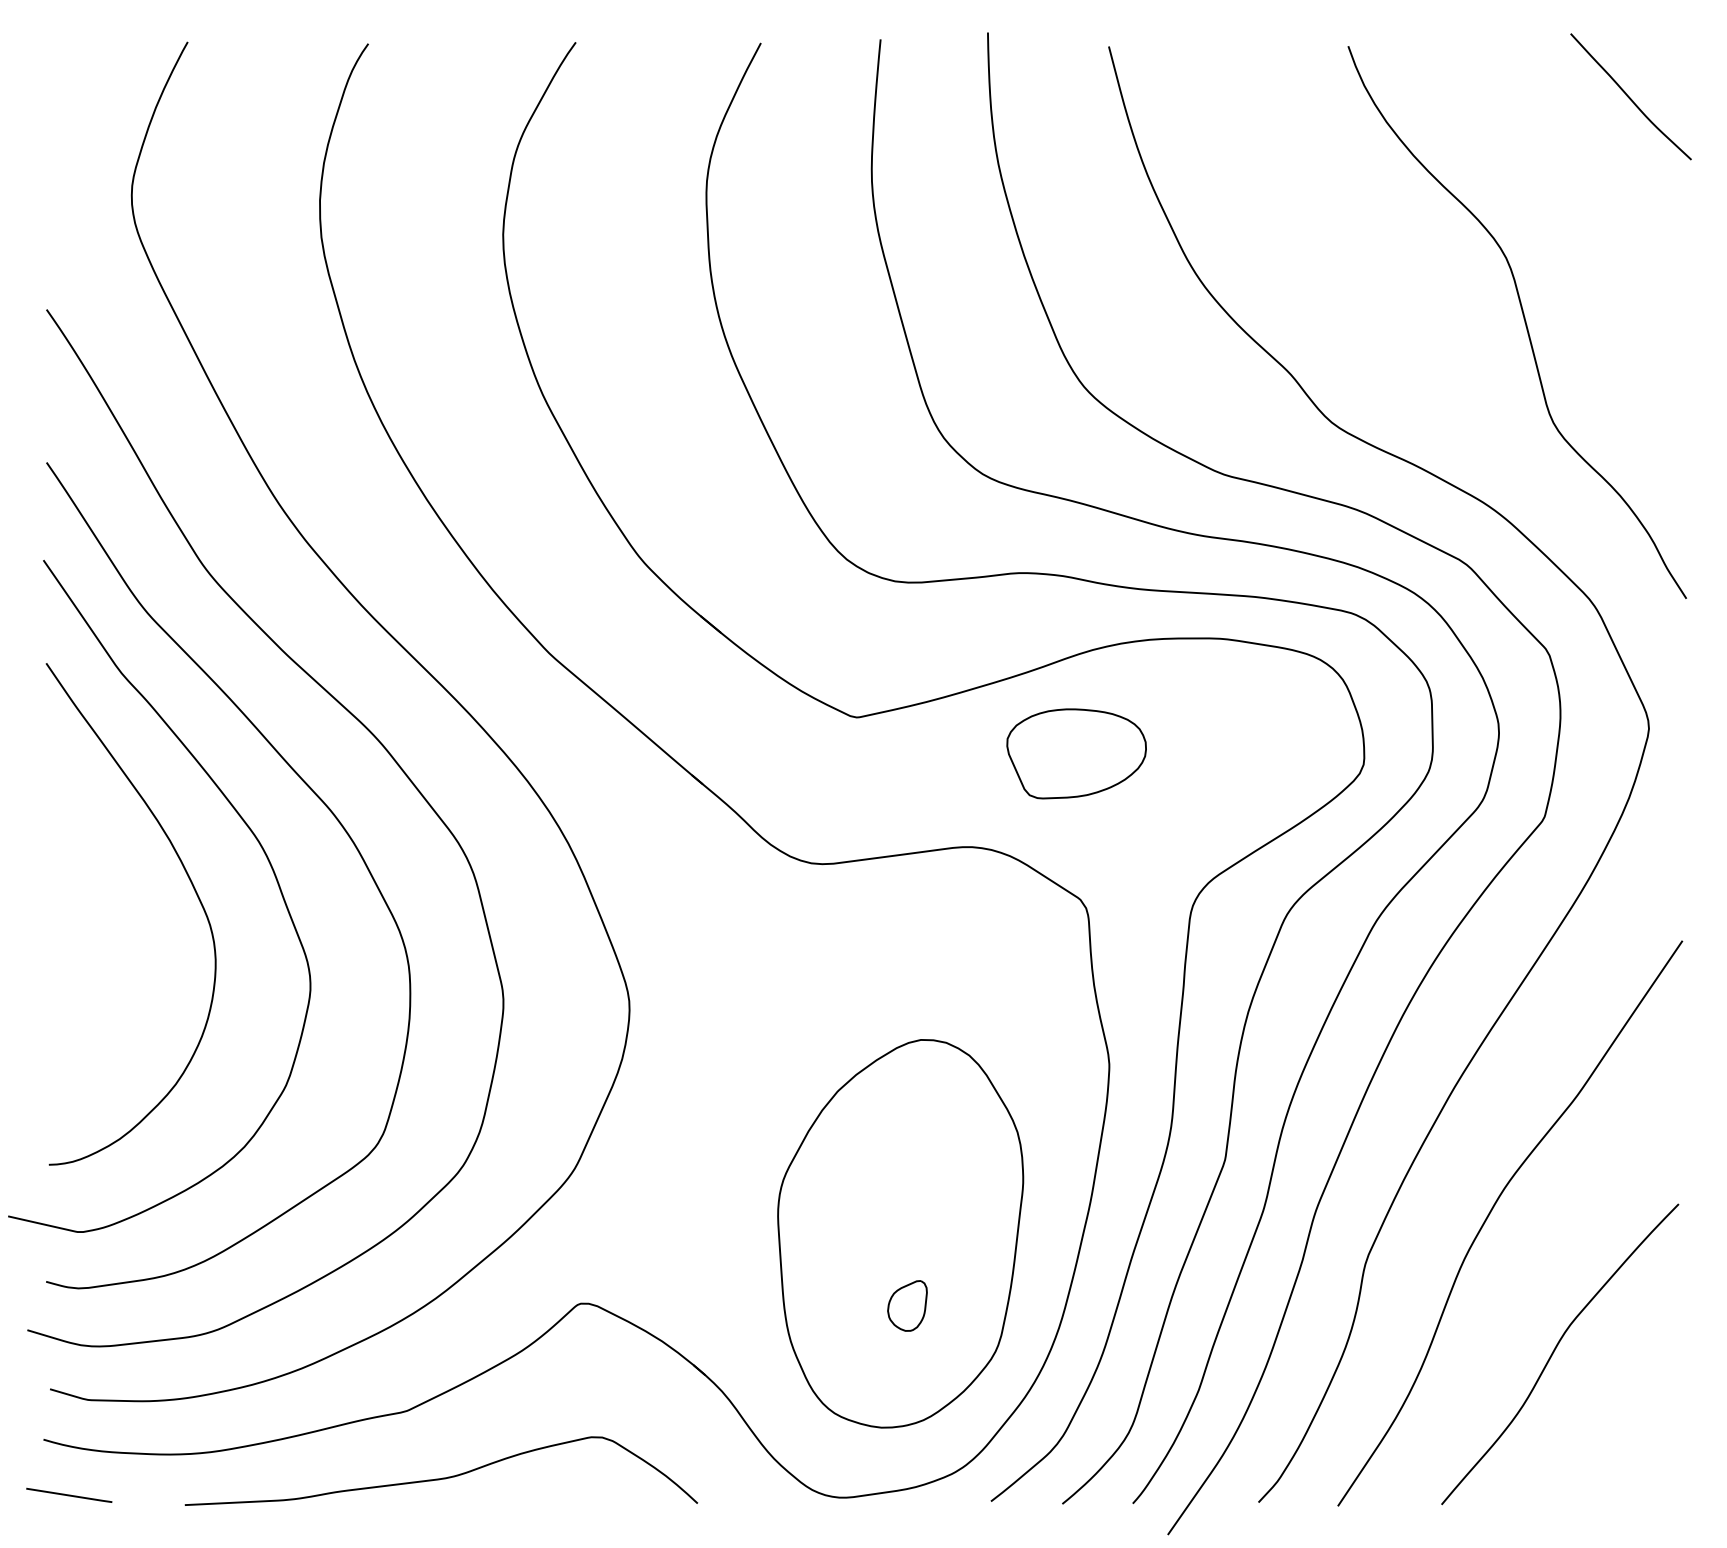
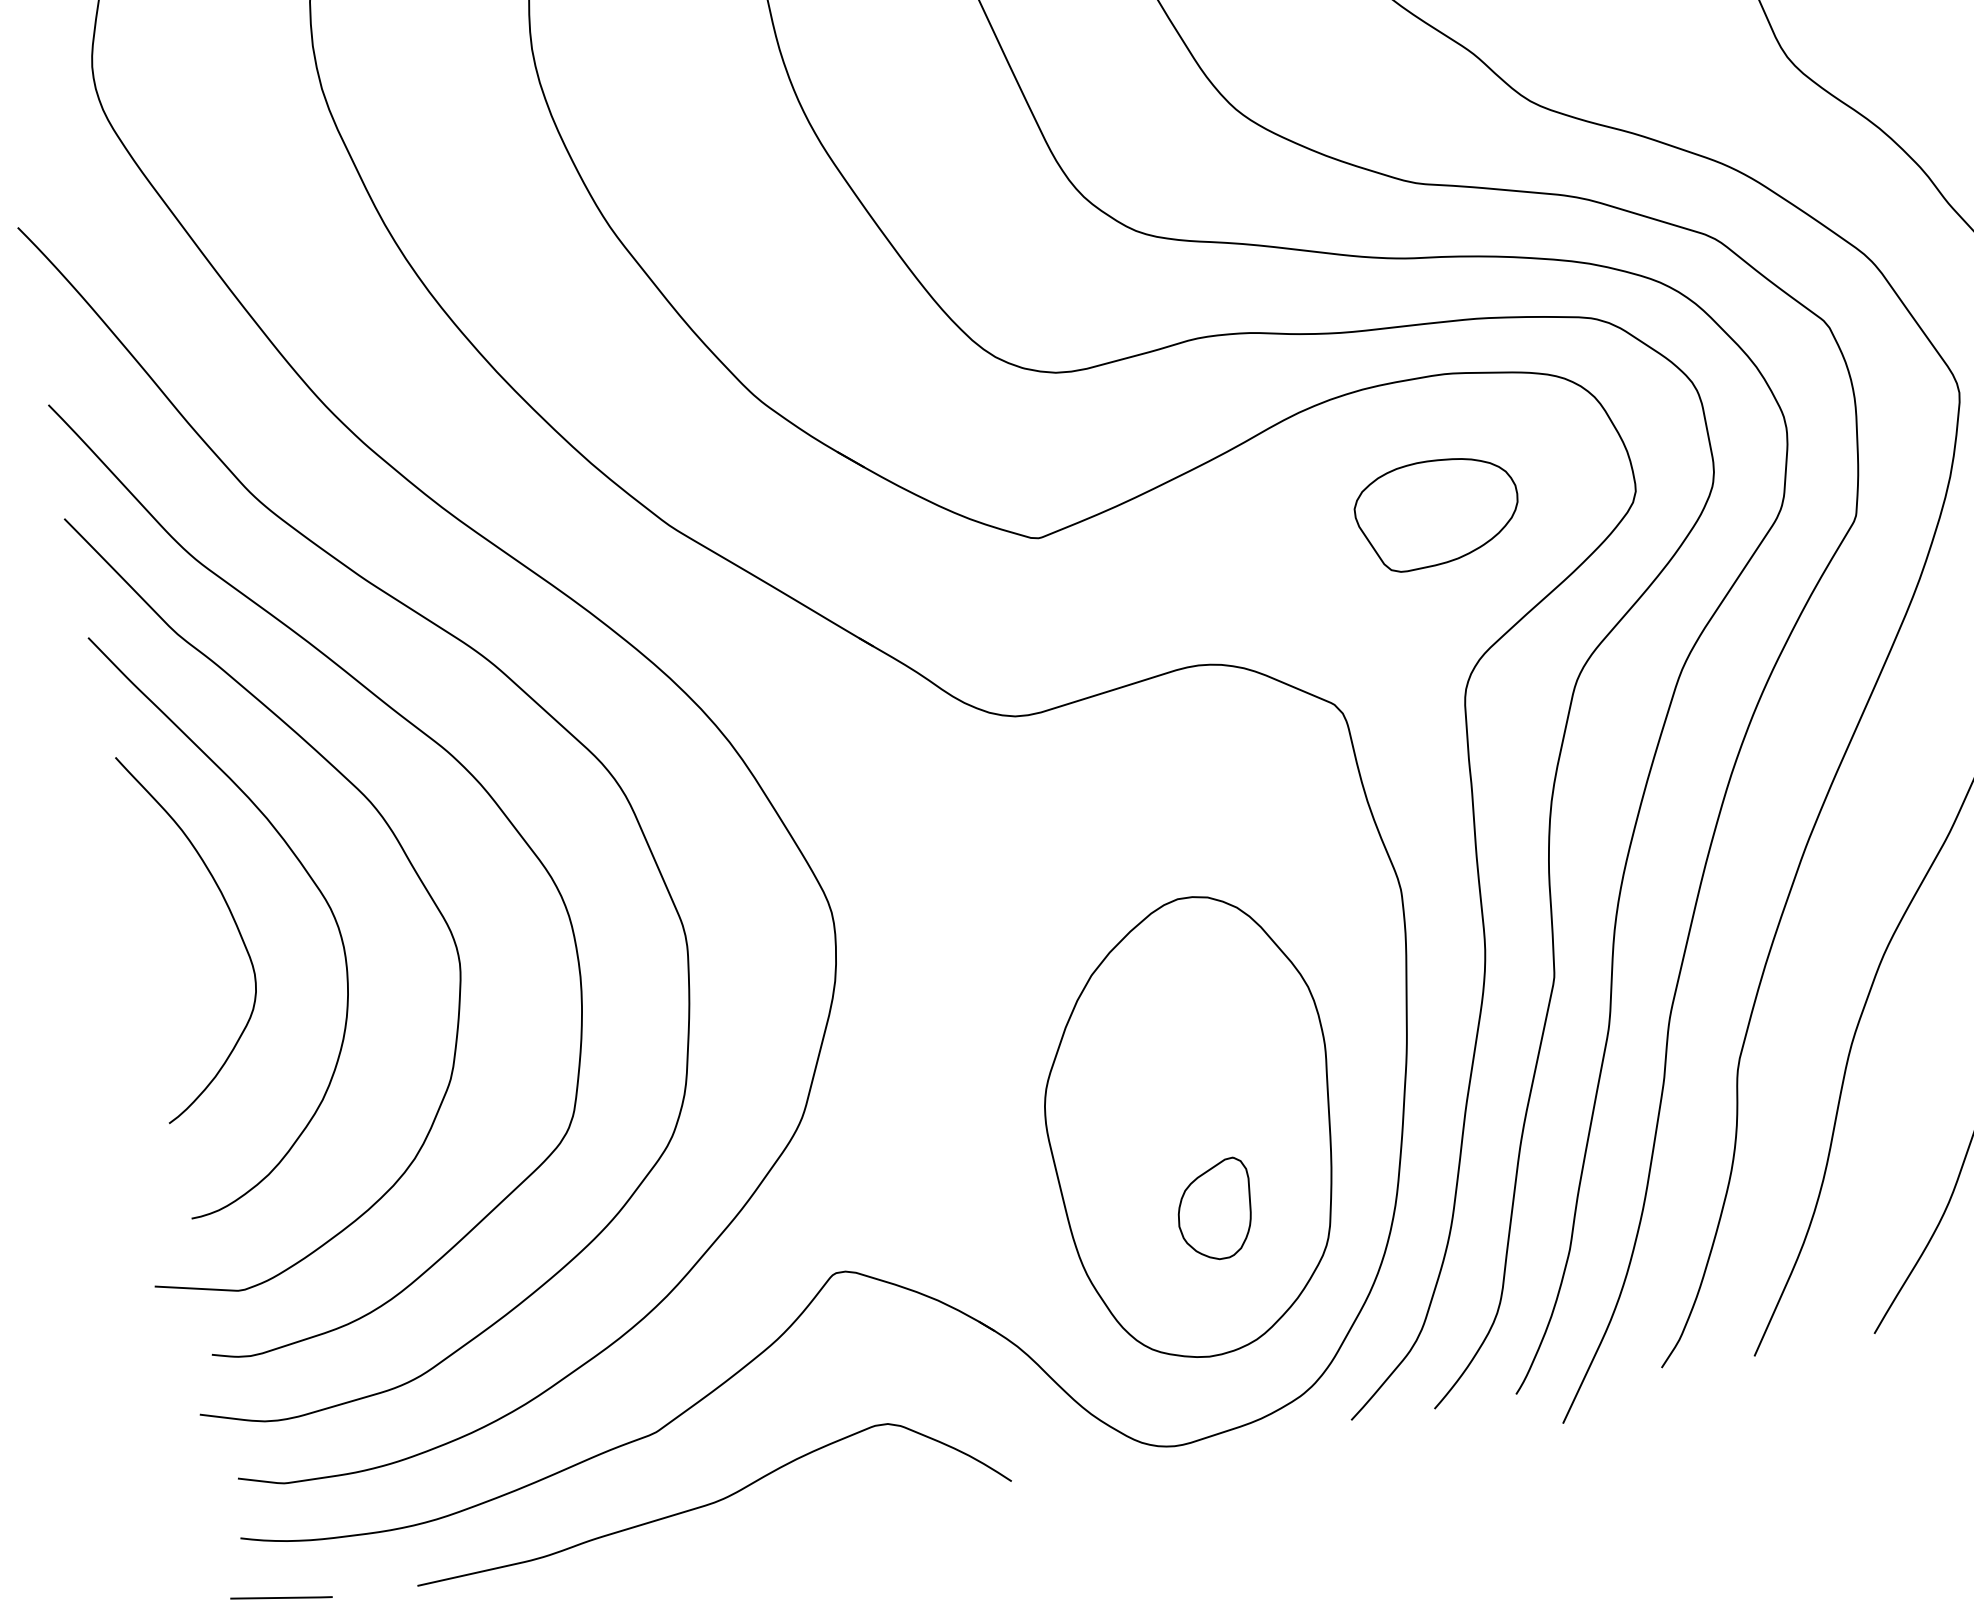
part: (1076, 753) -> (1437, 512), moved
curve: (125, 916) -> (230, 915), added
part: (907, 1305) -> (1215, 1209), size x1.67

